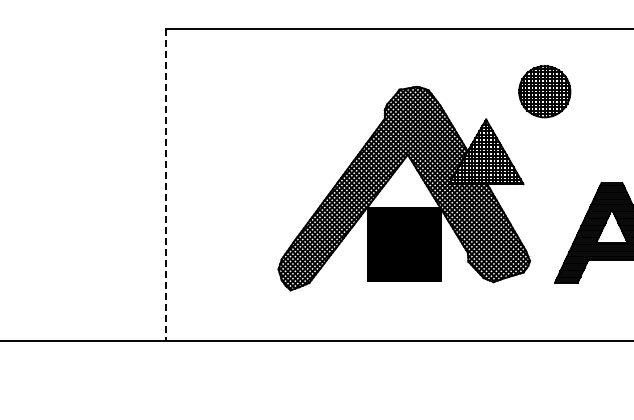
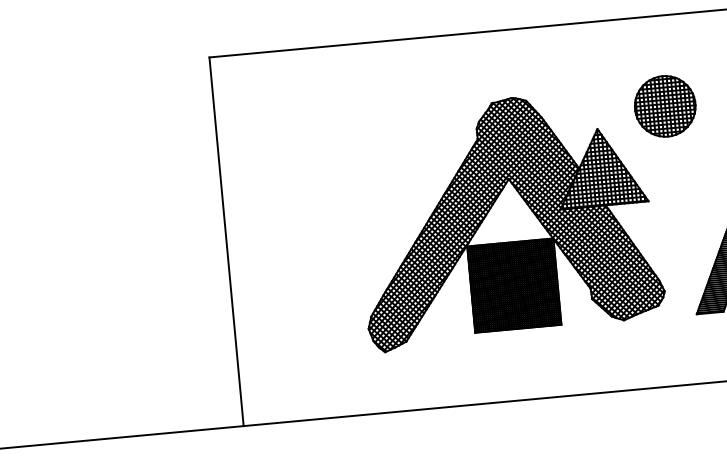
part: (544, 91) -> (664, 106), moved
line: (166, 185) -> (226, 242), dashed -> solid

